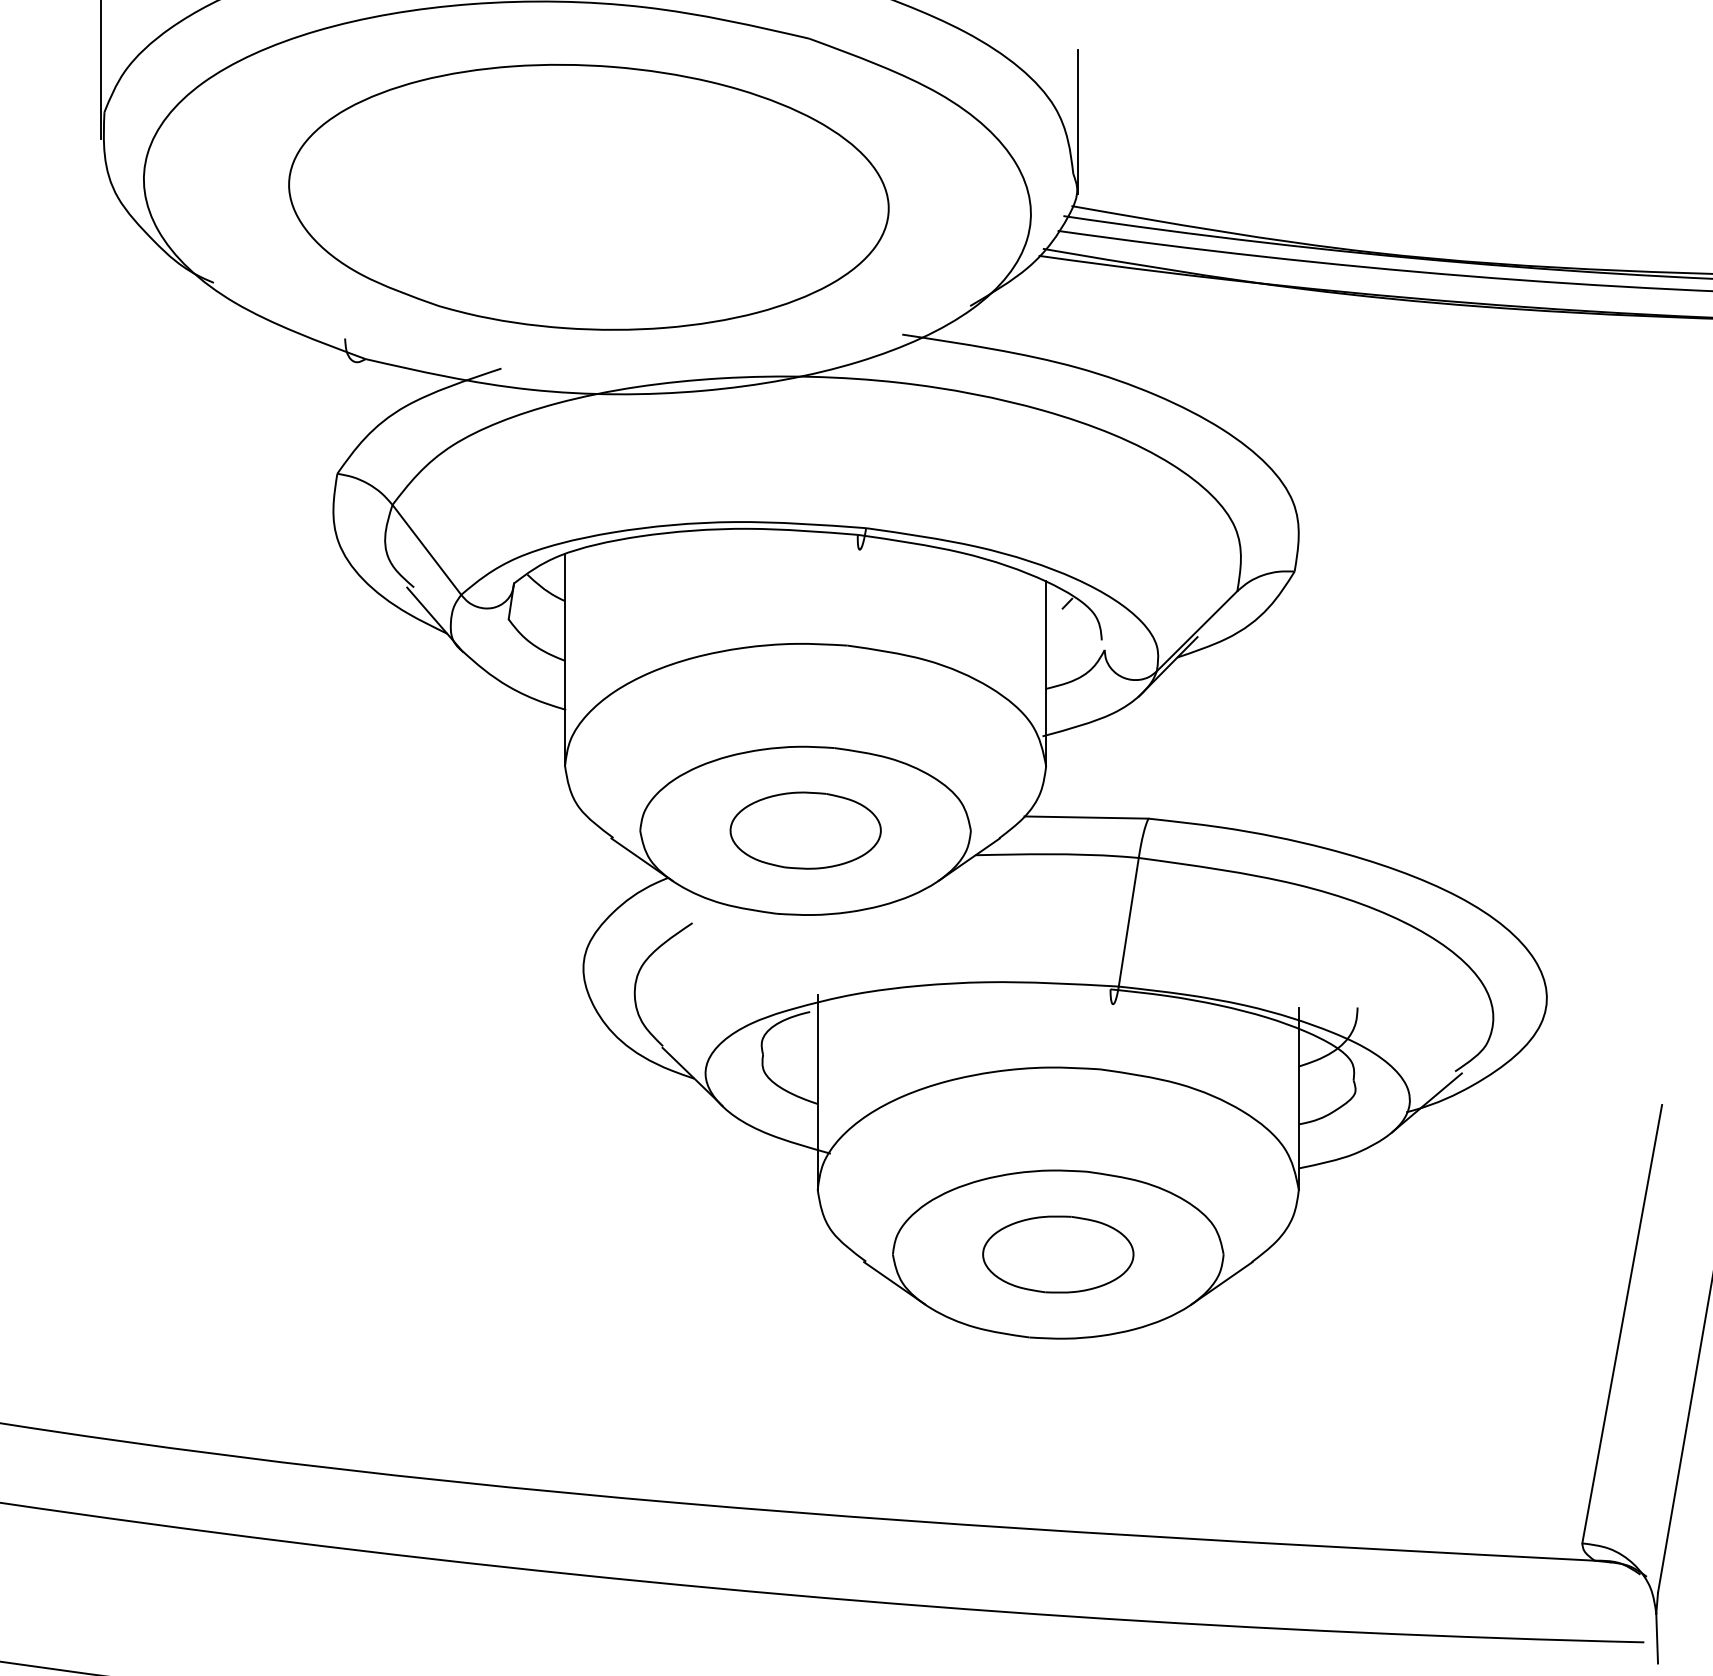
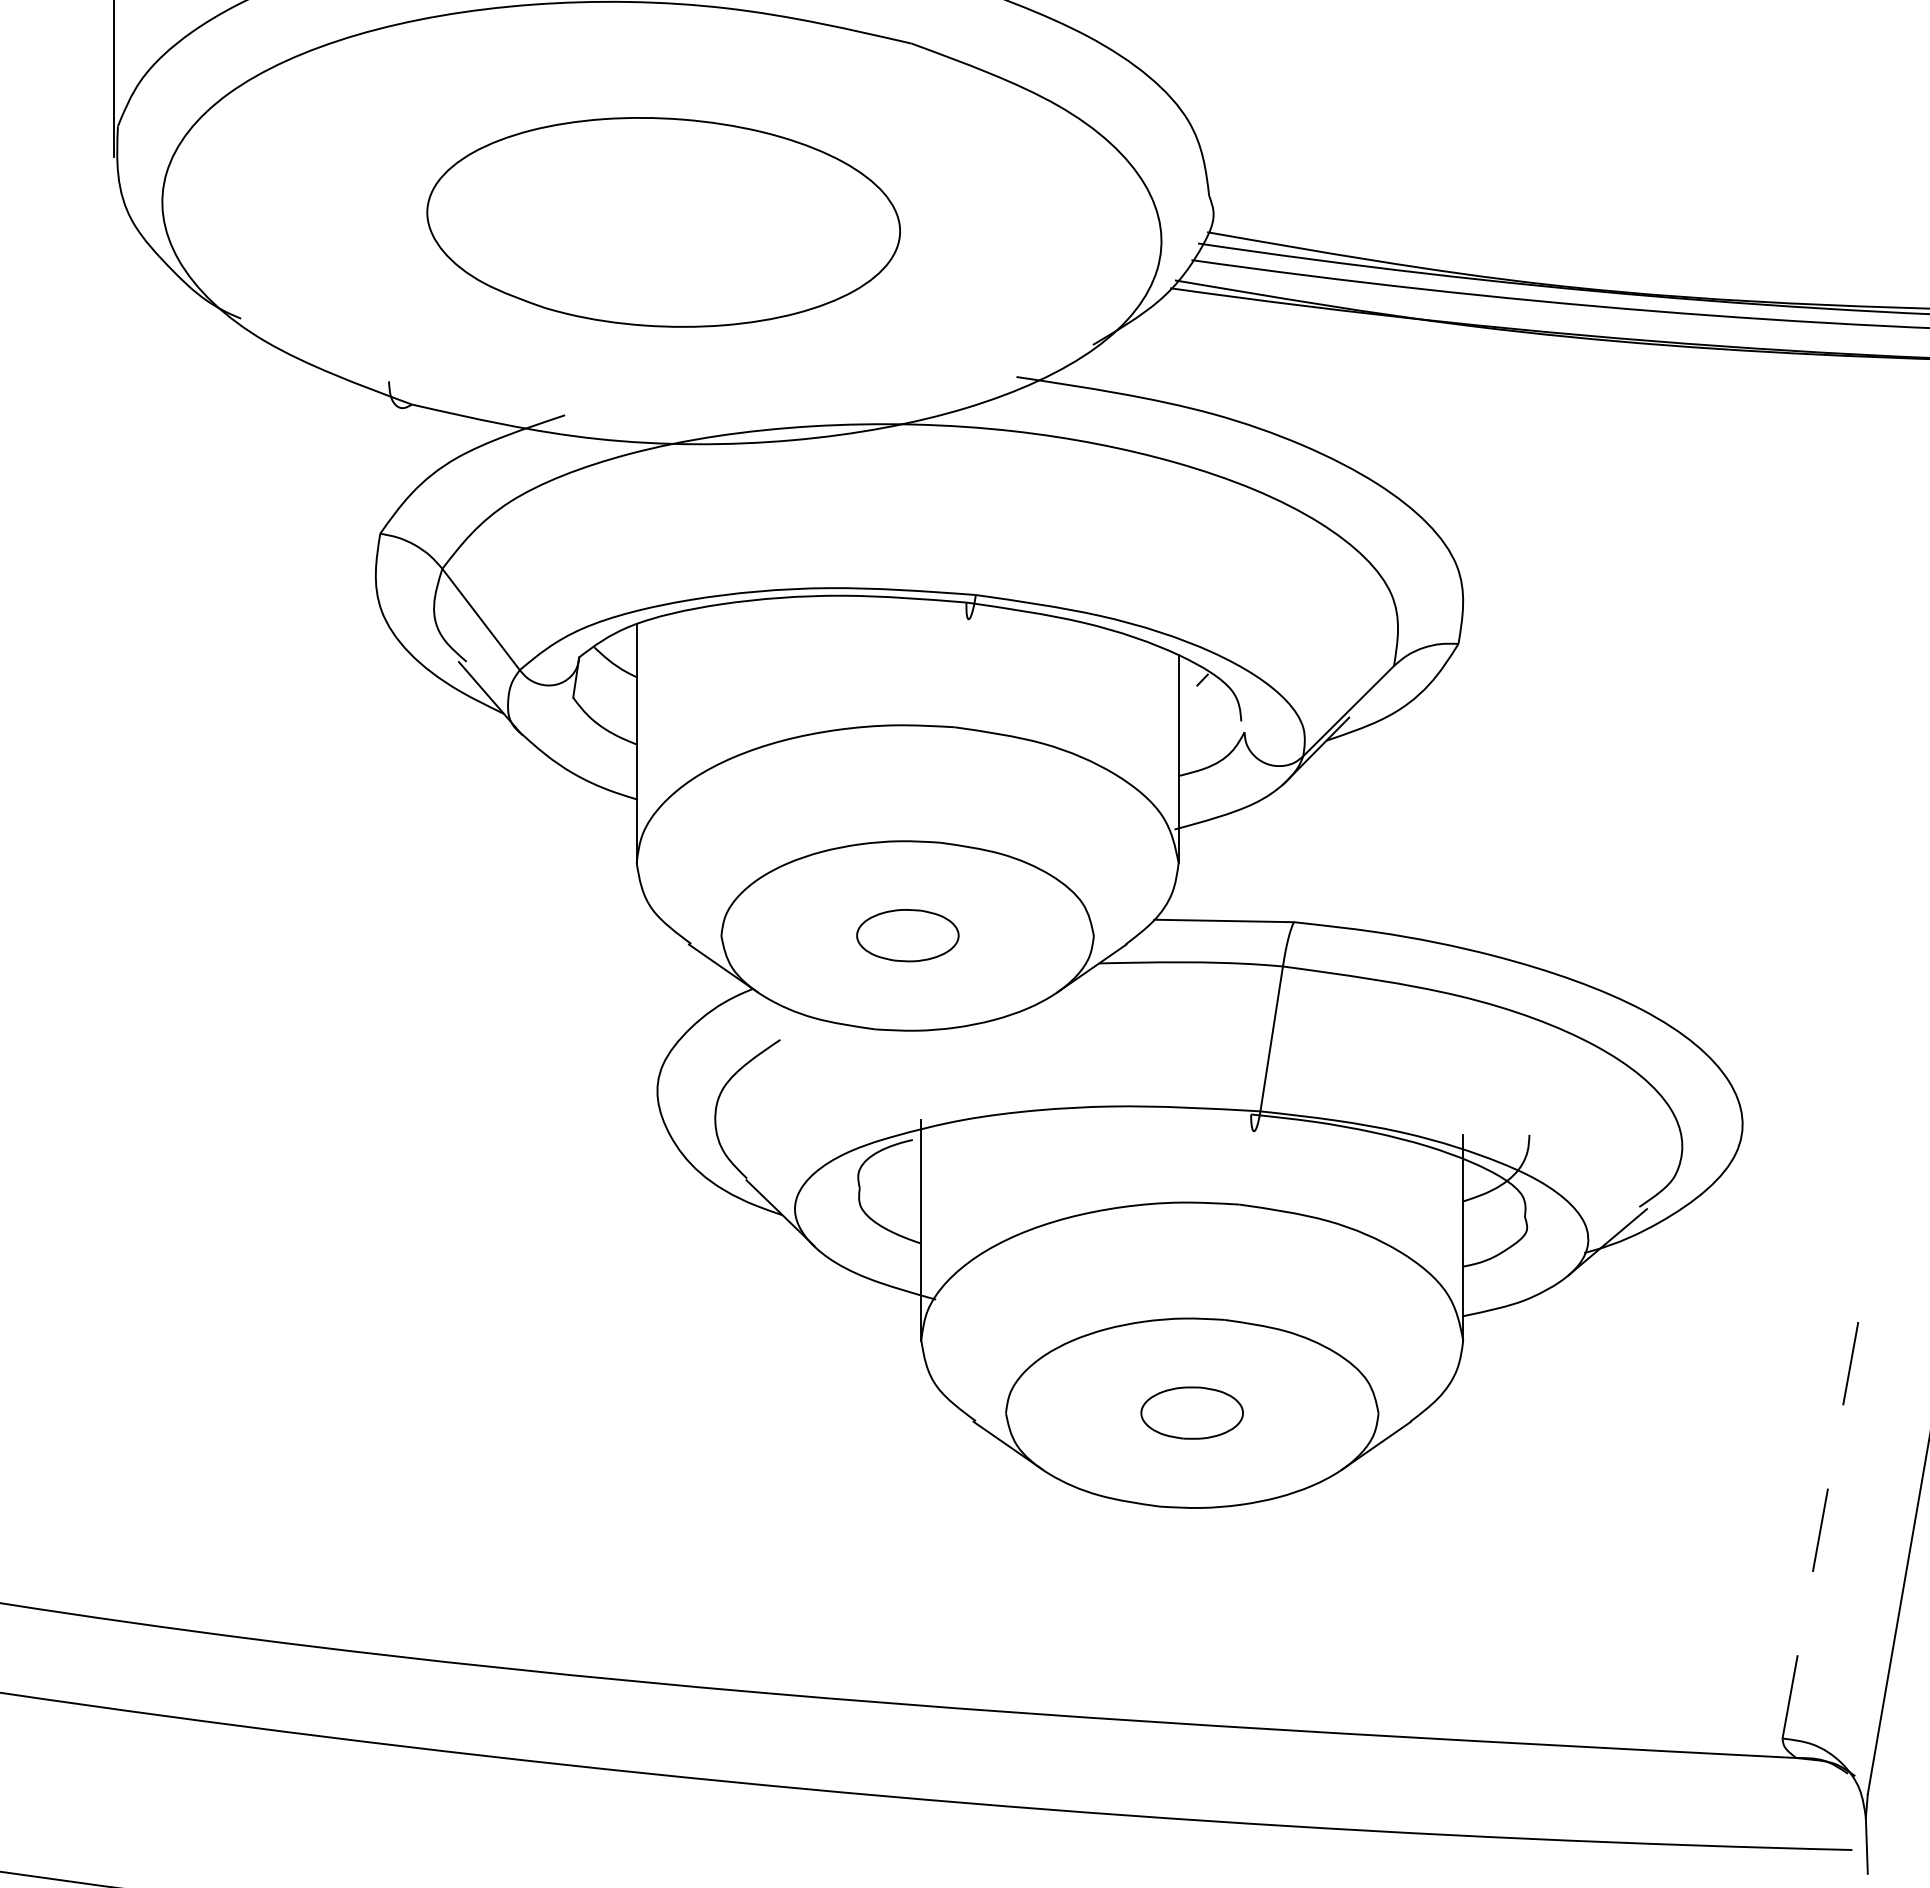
line: (1078, 121) -> (1214, 137), removed
part: (588, 197) -> (663, 222), size x0.7
part: (805, 830) -> (907, 935), size x0.6
part: (1057, 1253) -> (1191, 1412), size x0.6
line: (1622, 1324) -> (1827, 1491), solid -> dashed

